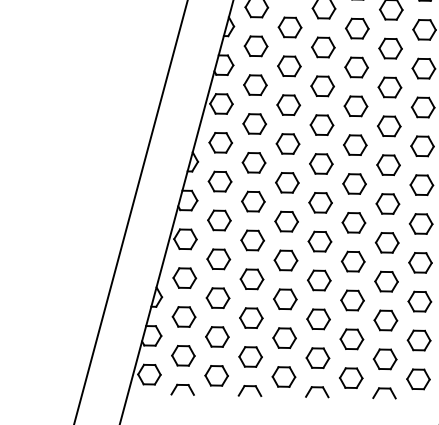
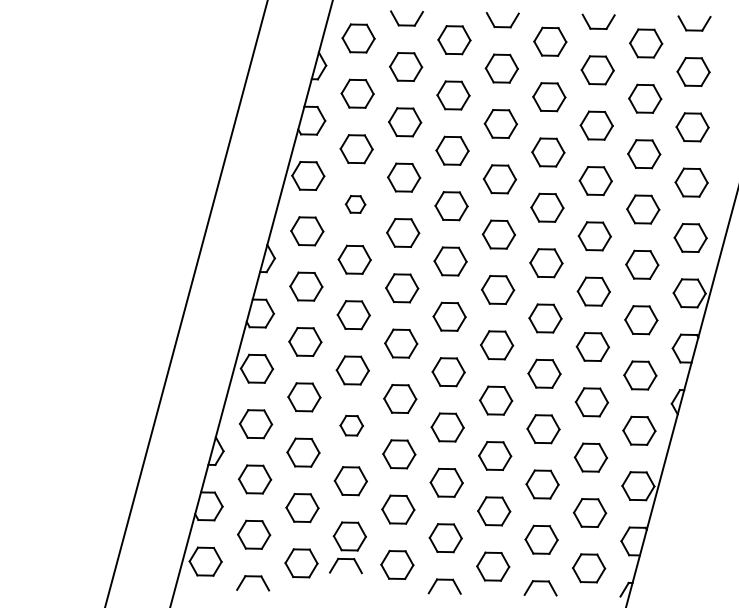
part: (254, 124) -> (355, 204), size x0.6
part: (251, 279) -> (351, 425), size x0.7
part: (249, 390) -> (345, 565), moved

